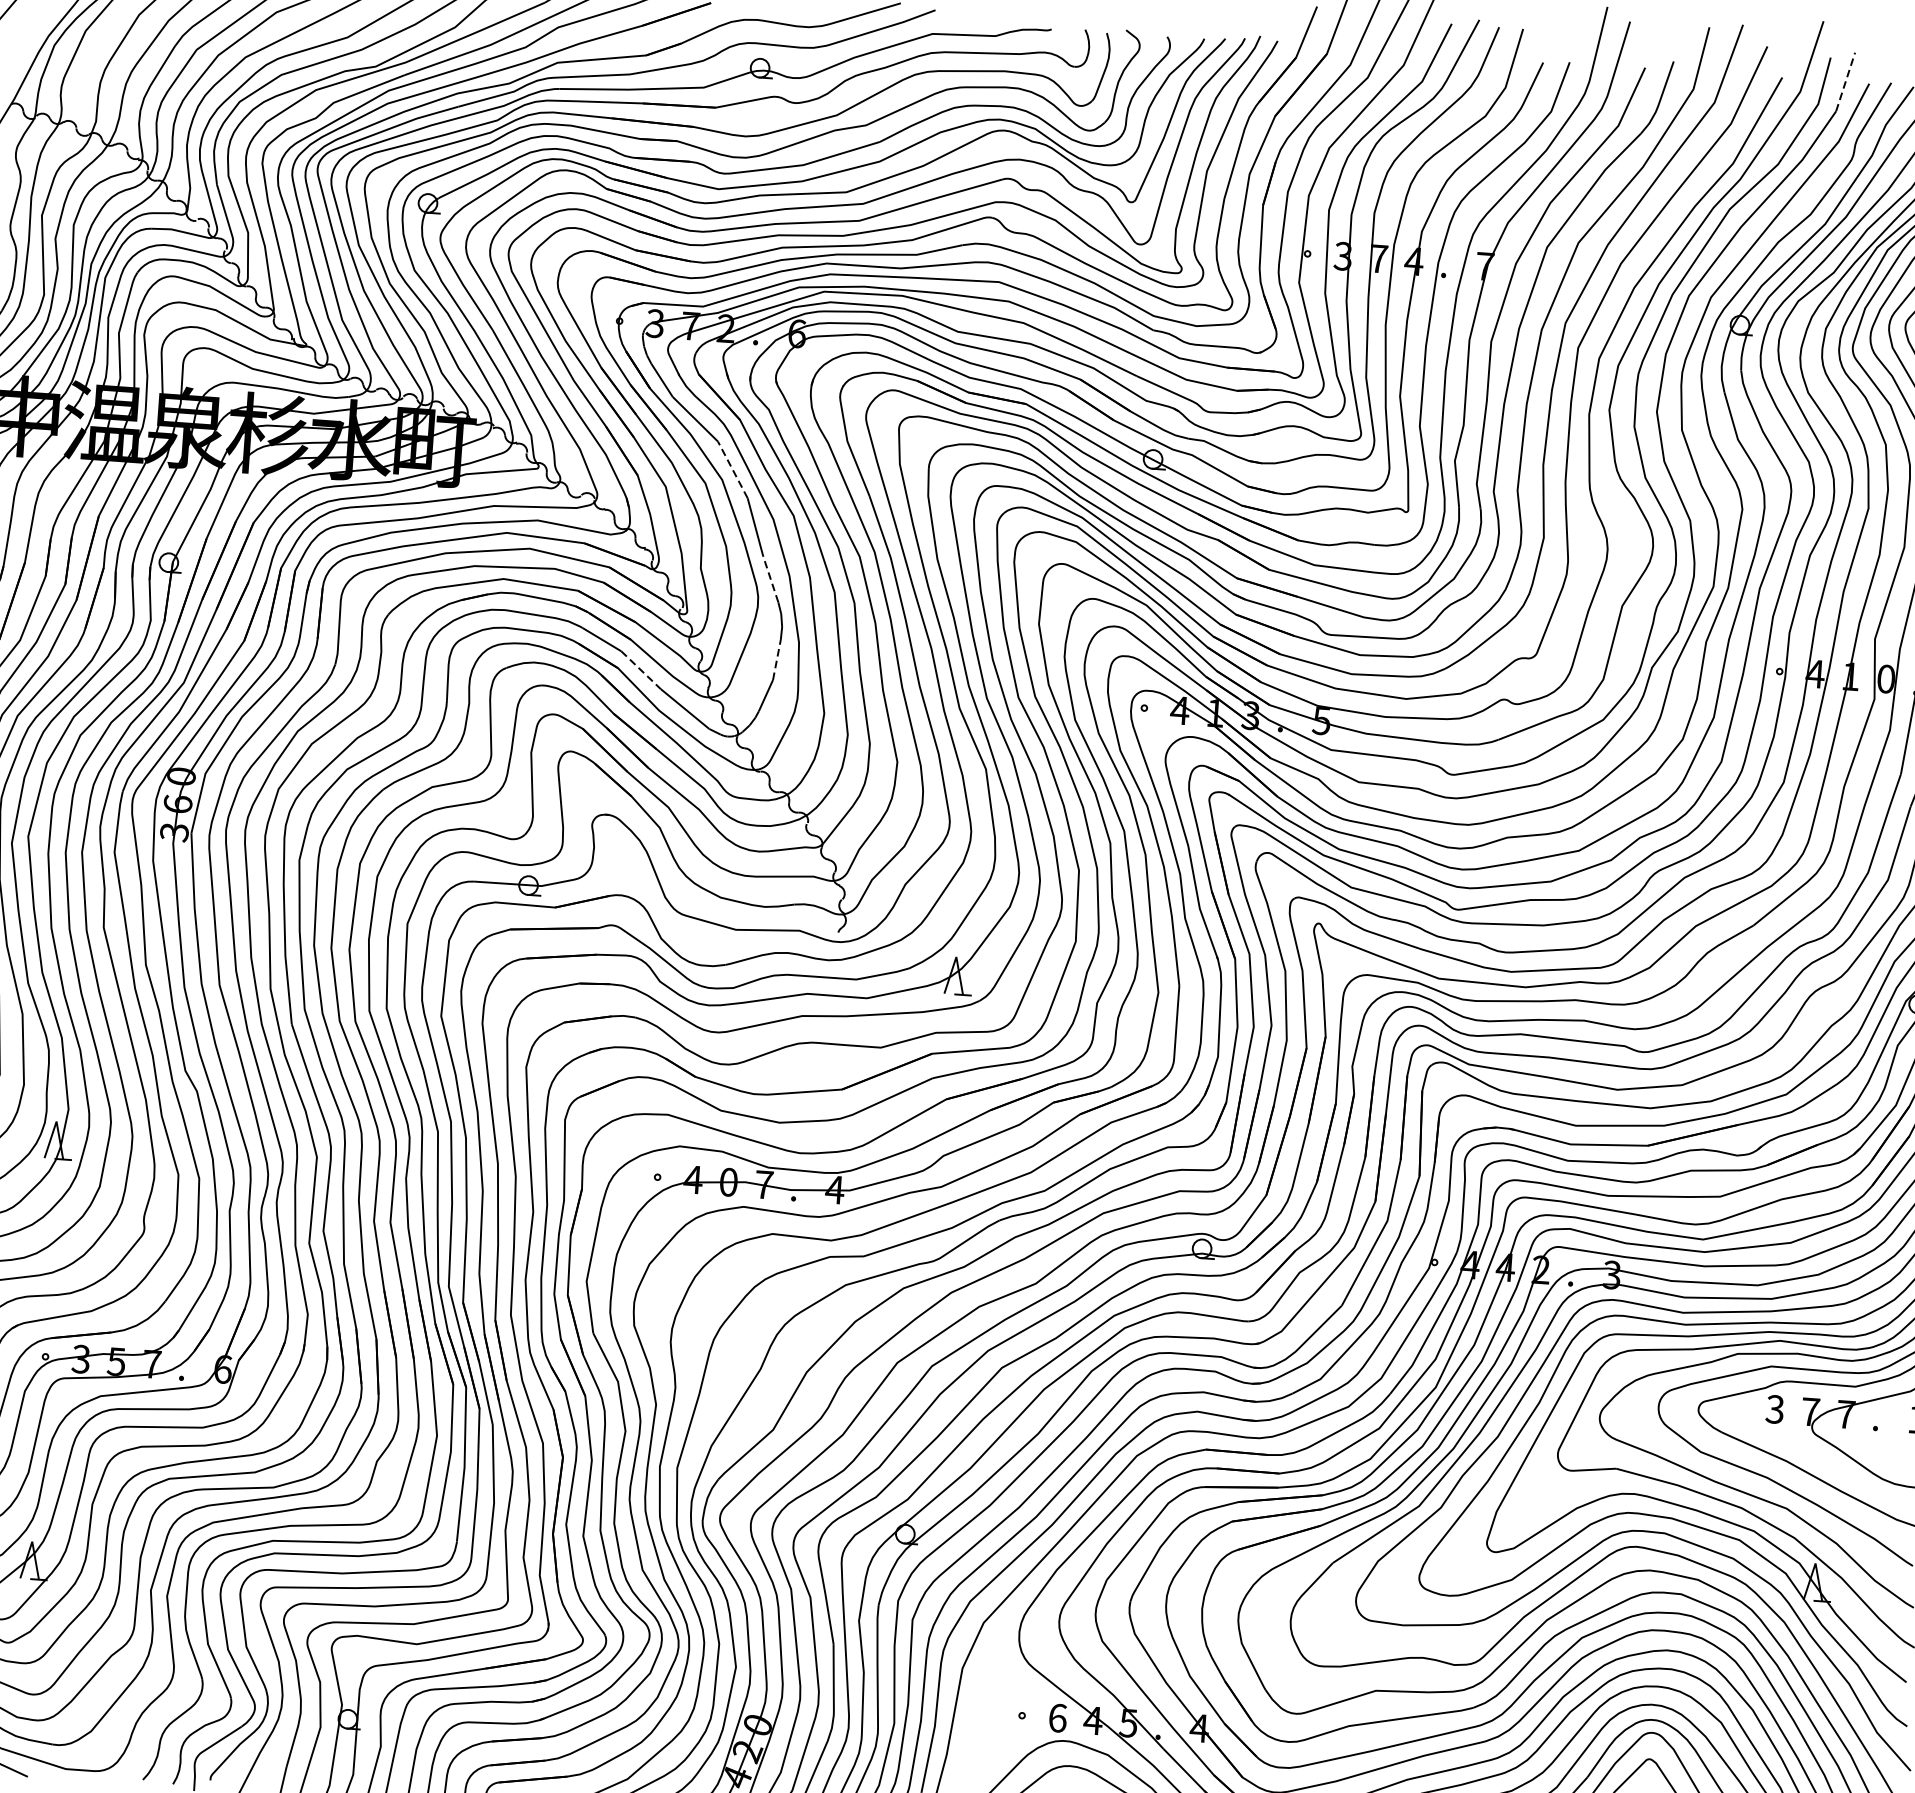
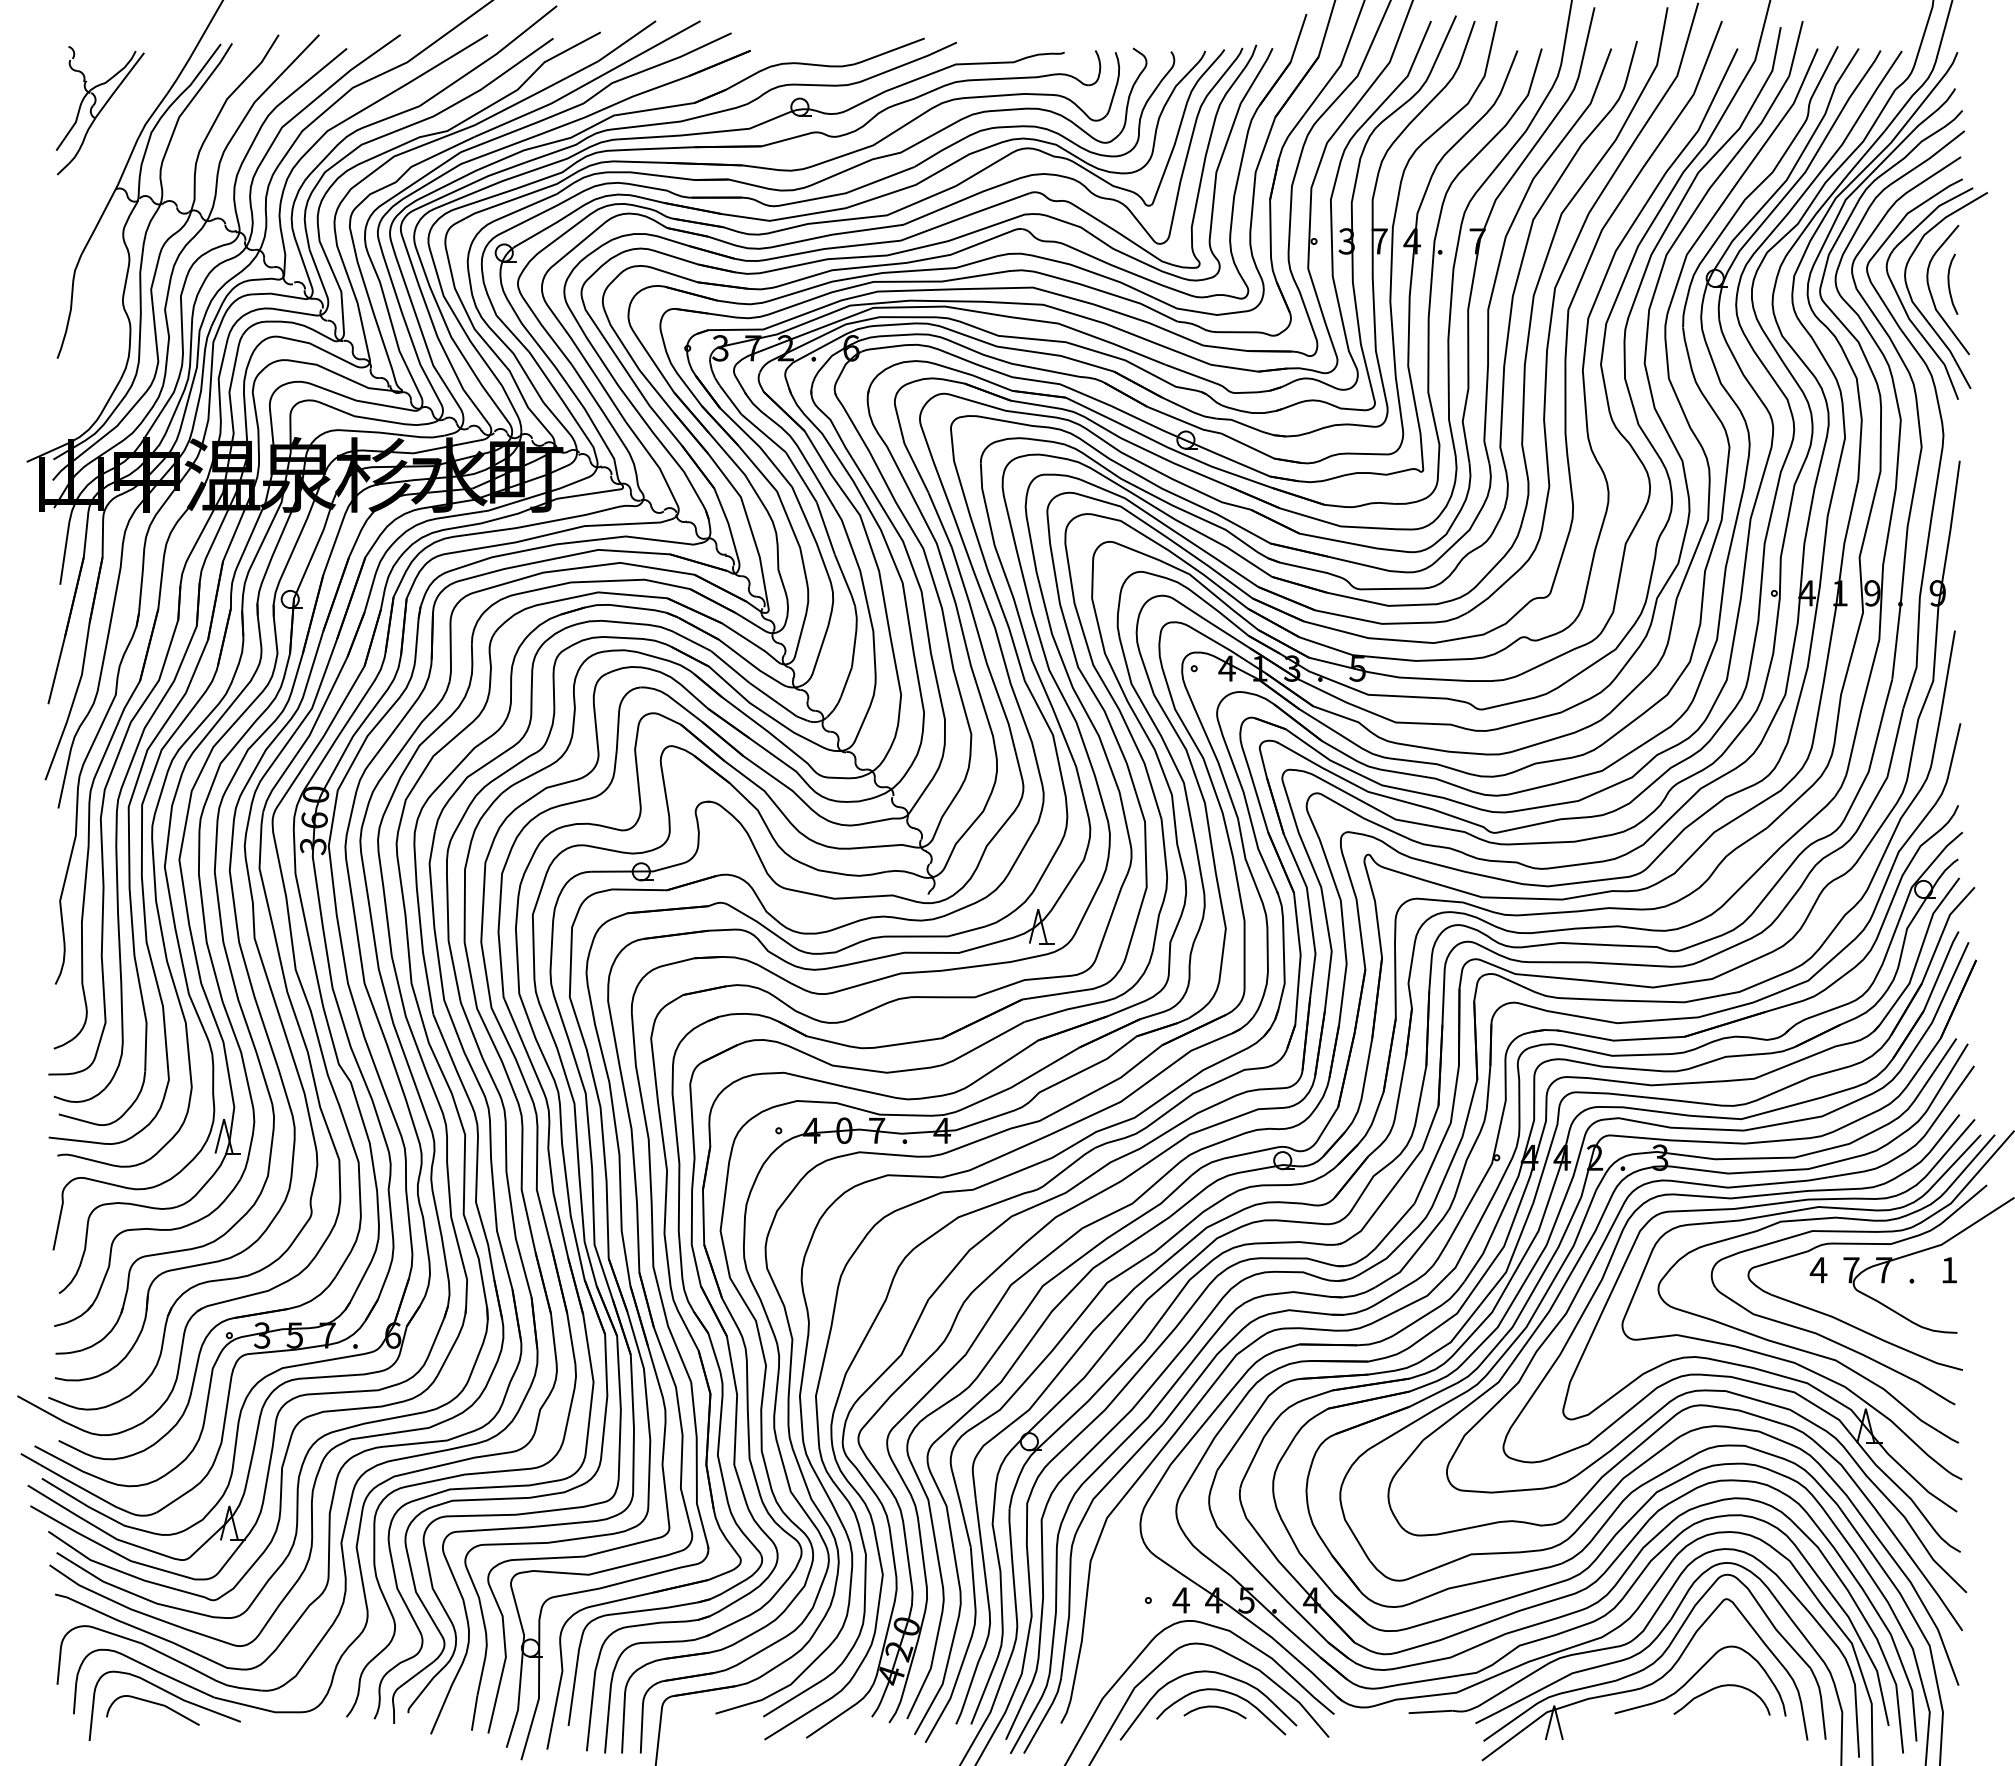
line: (1846, 82) -> (1796, 48), dashed -> solid
line: (733, 469) -> (801, 476), dashed -> solid
line: (771, 578) -> (843, 574), dashed -> solid
line: (777, 659) -> (854, 648), dashed -> solid
line: (641, 670) -> (730, 667), dashed -> solid
text: (1886, 679) -> (1872, 593), 0 -> 9
text: (1774, 1409) -> (1818, 1270), 3 -> 4
text: (1056, 1718) -> (1180, 1600), 6 -> 4

